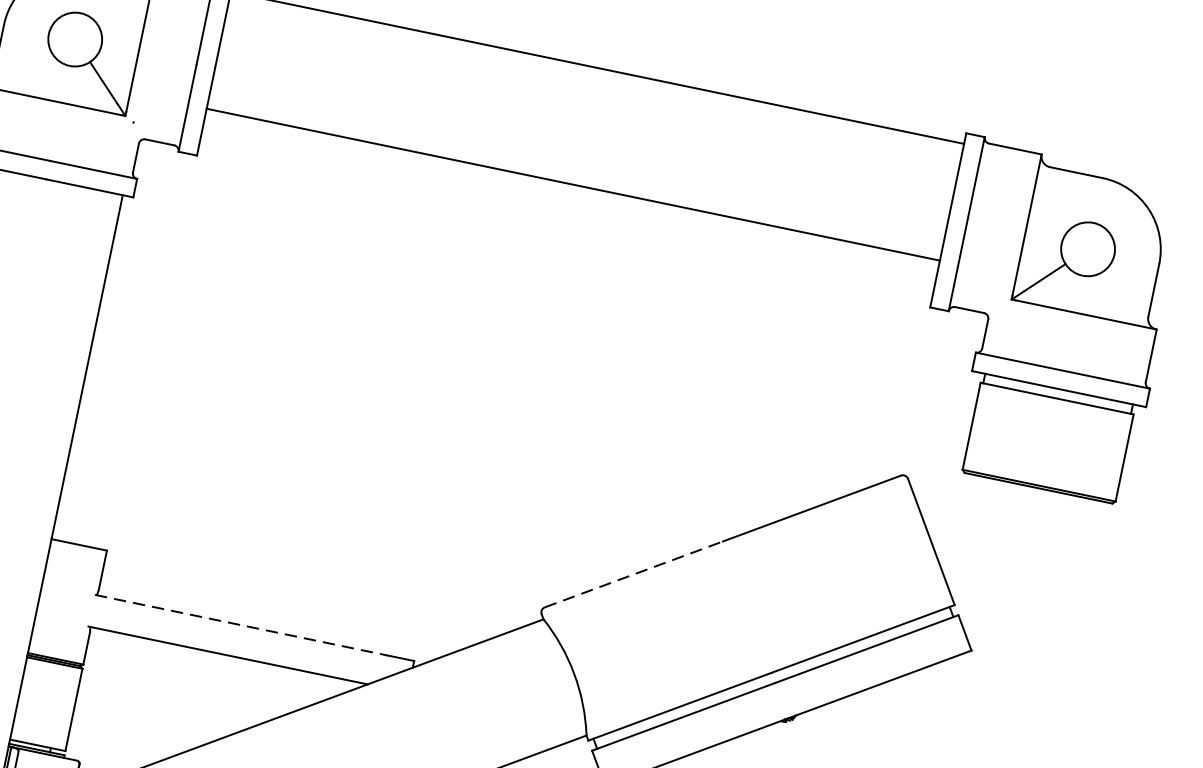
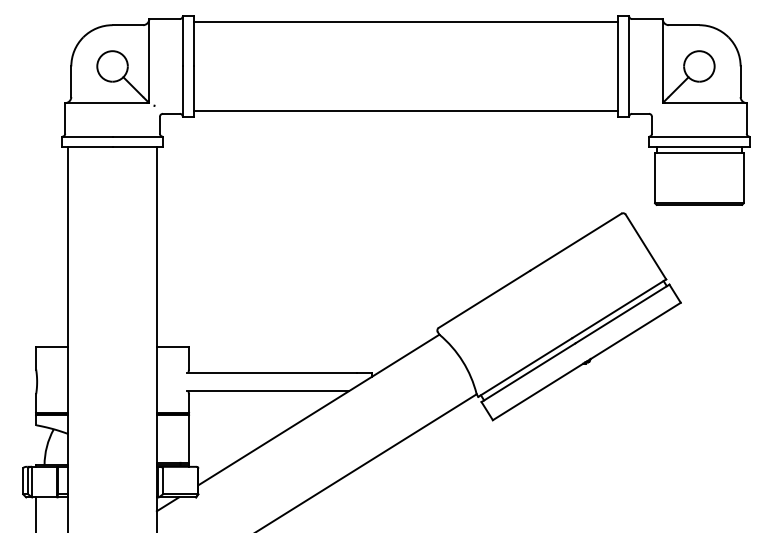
line: (572, 184) -> (405, 110), moved
line: (633, 574) -> (484, 299), dashed -> solid
line: (241, 624) -> (272, 372), dashed -> solid

